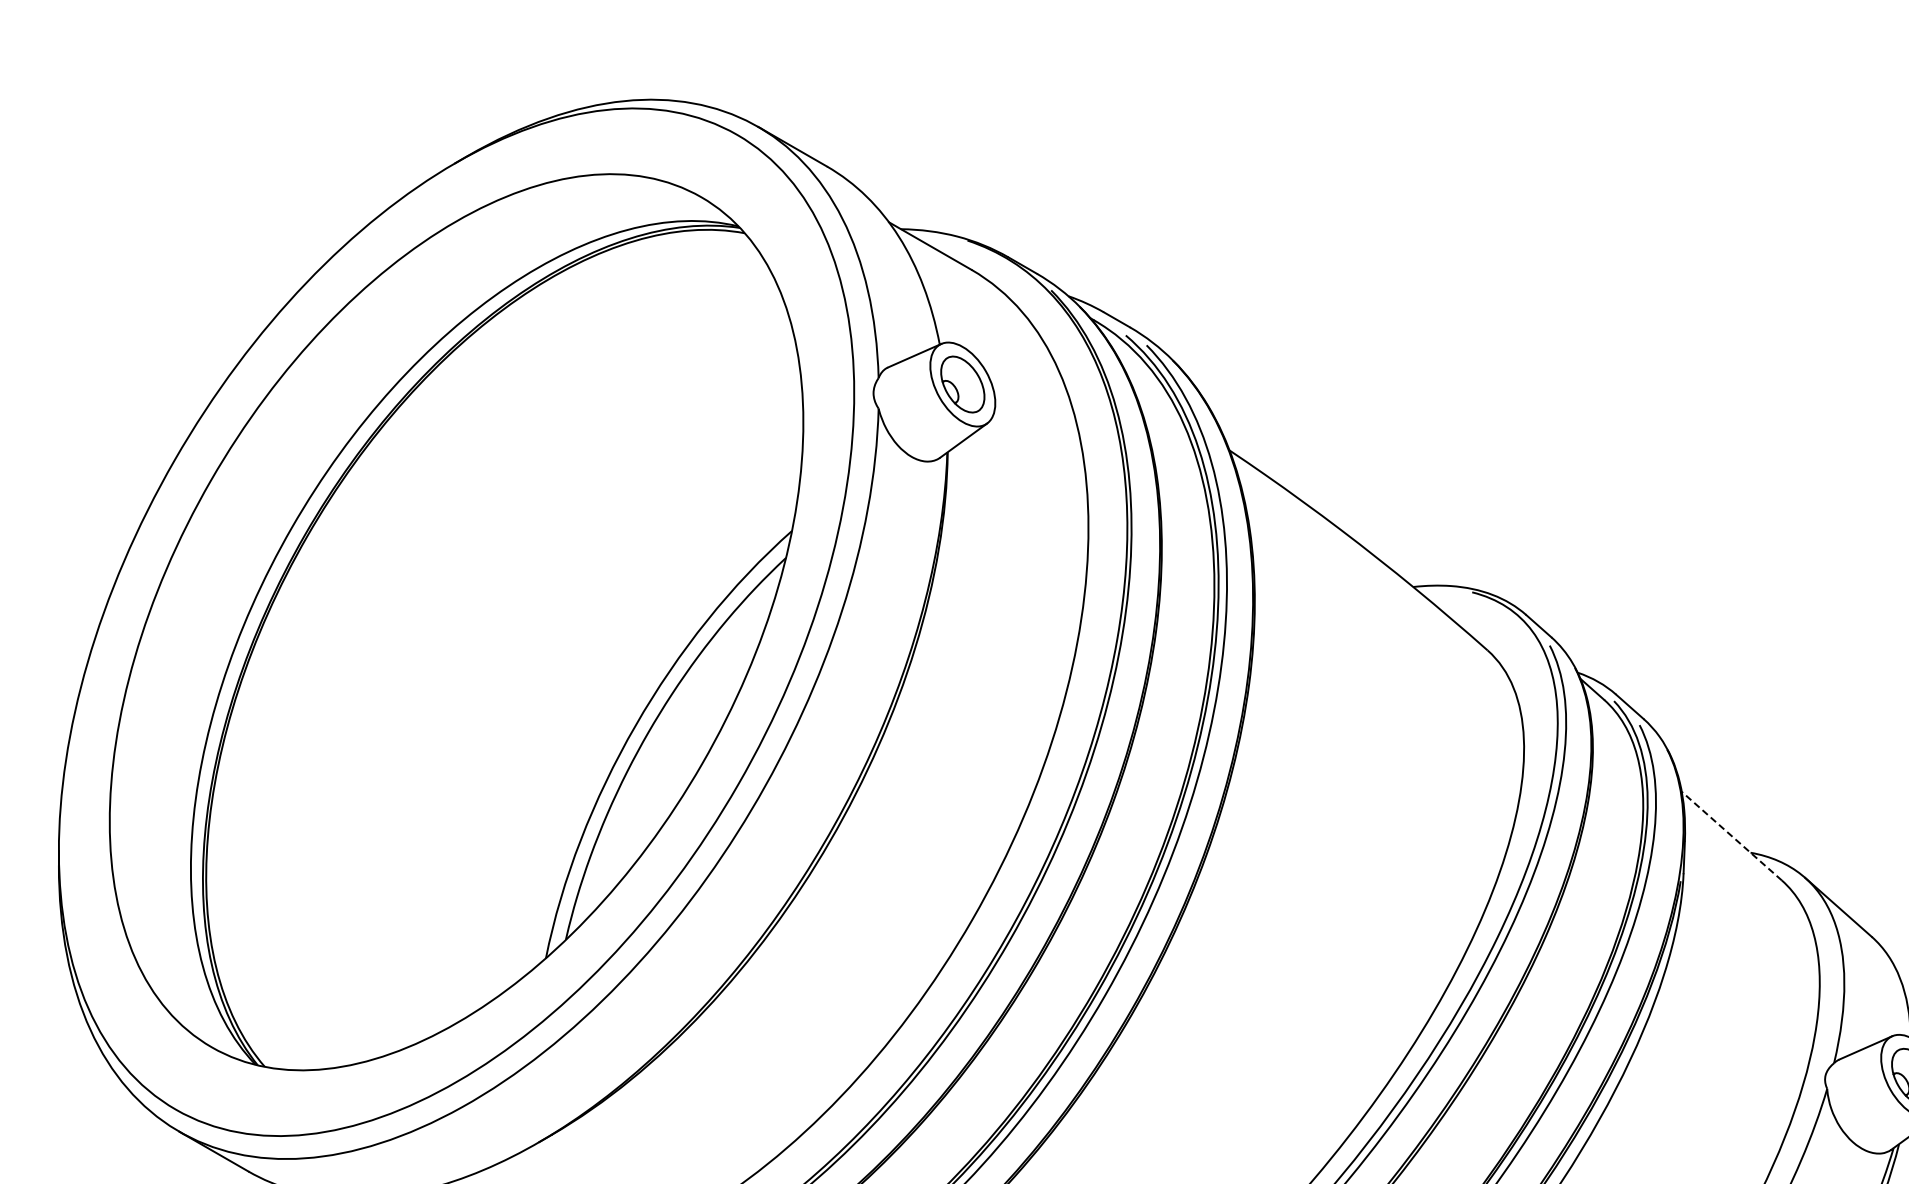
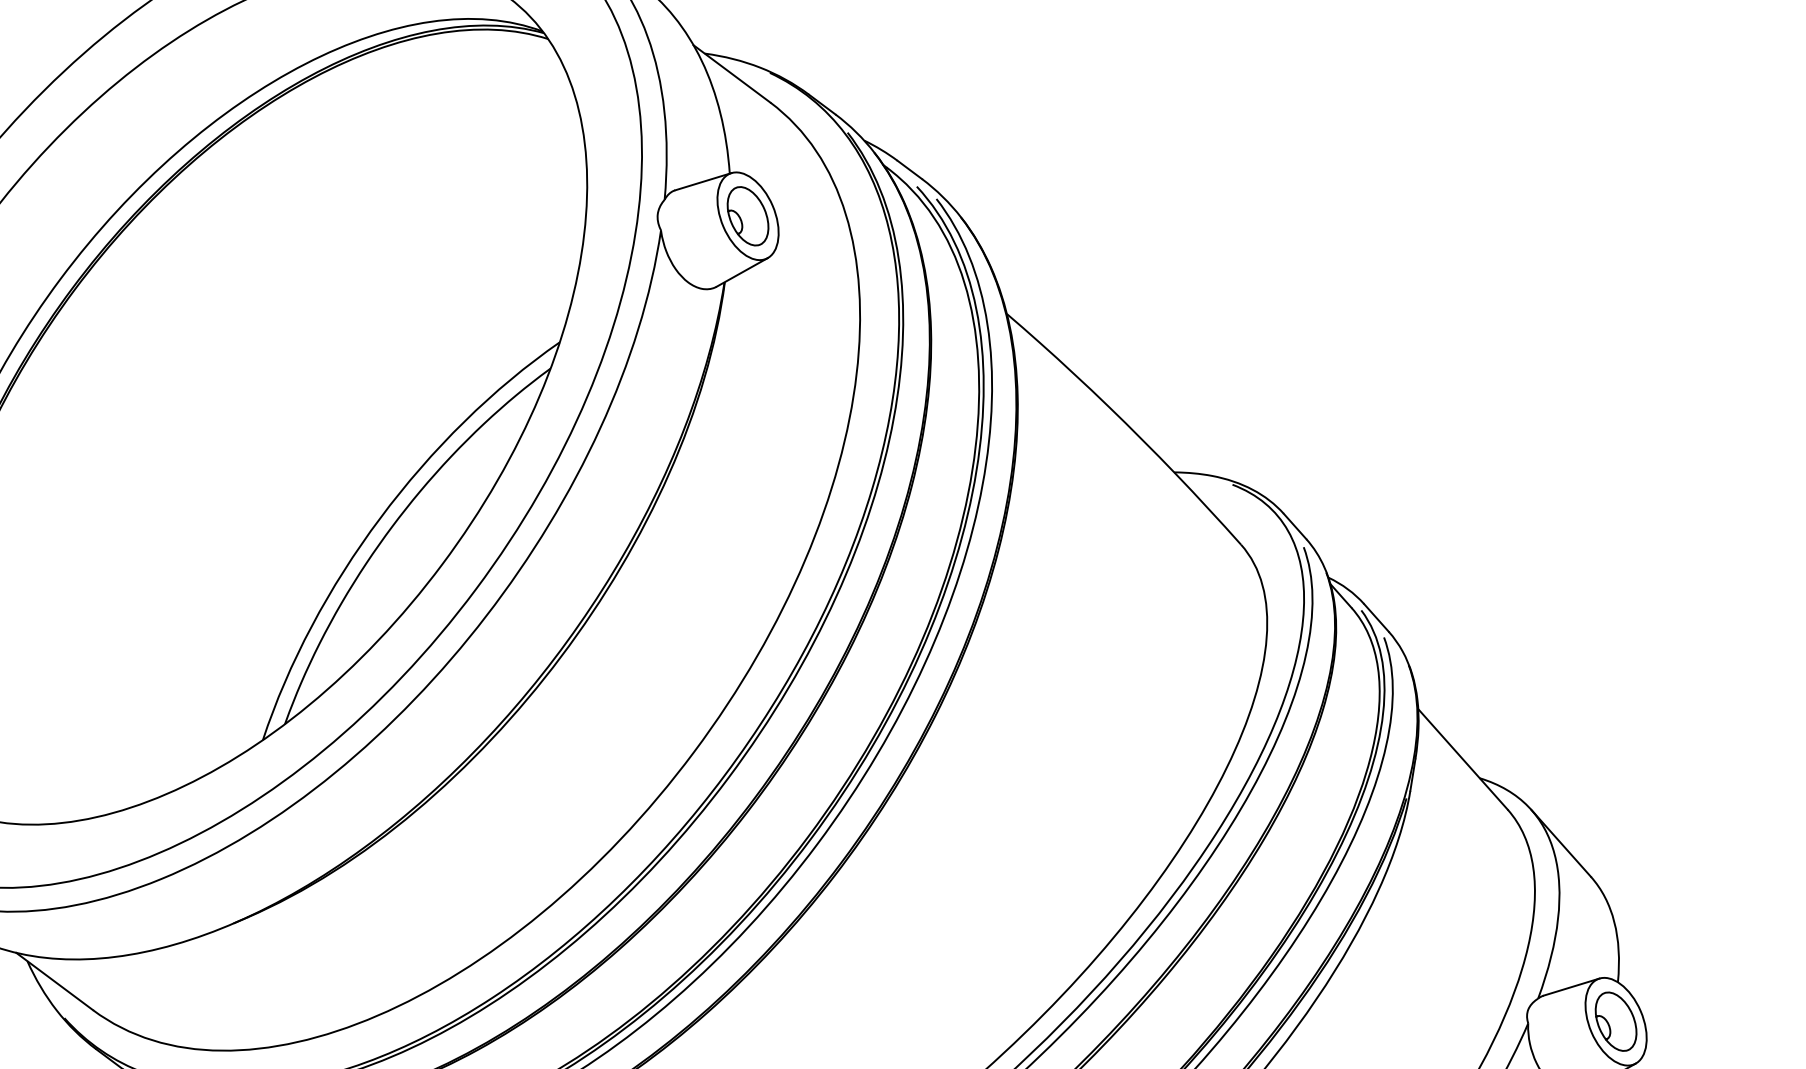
line: (1731, 836) -> (1462, 759), dashed -> solid

